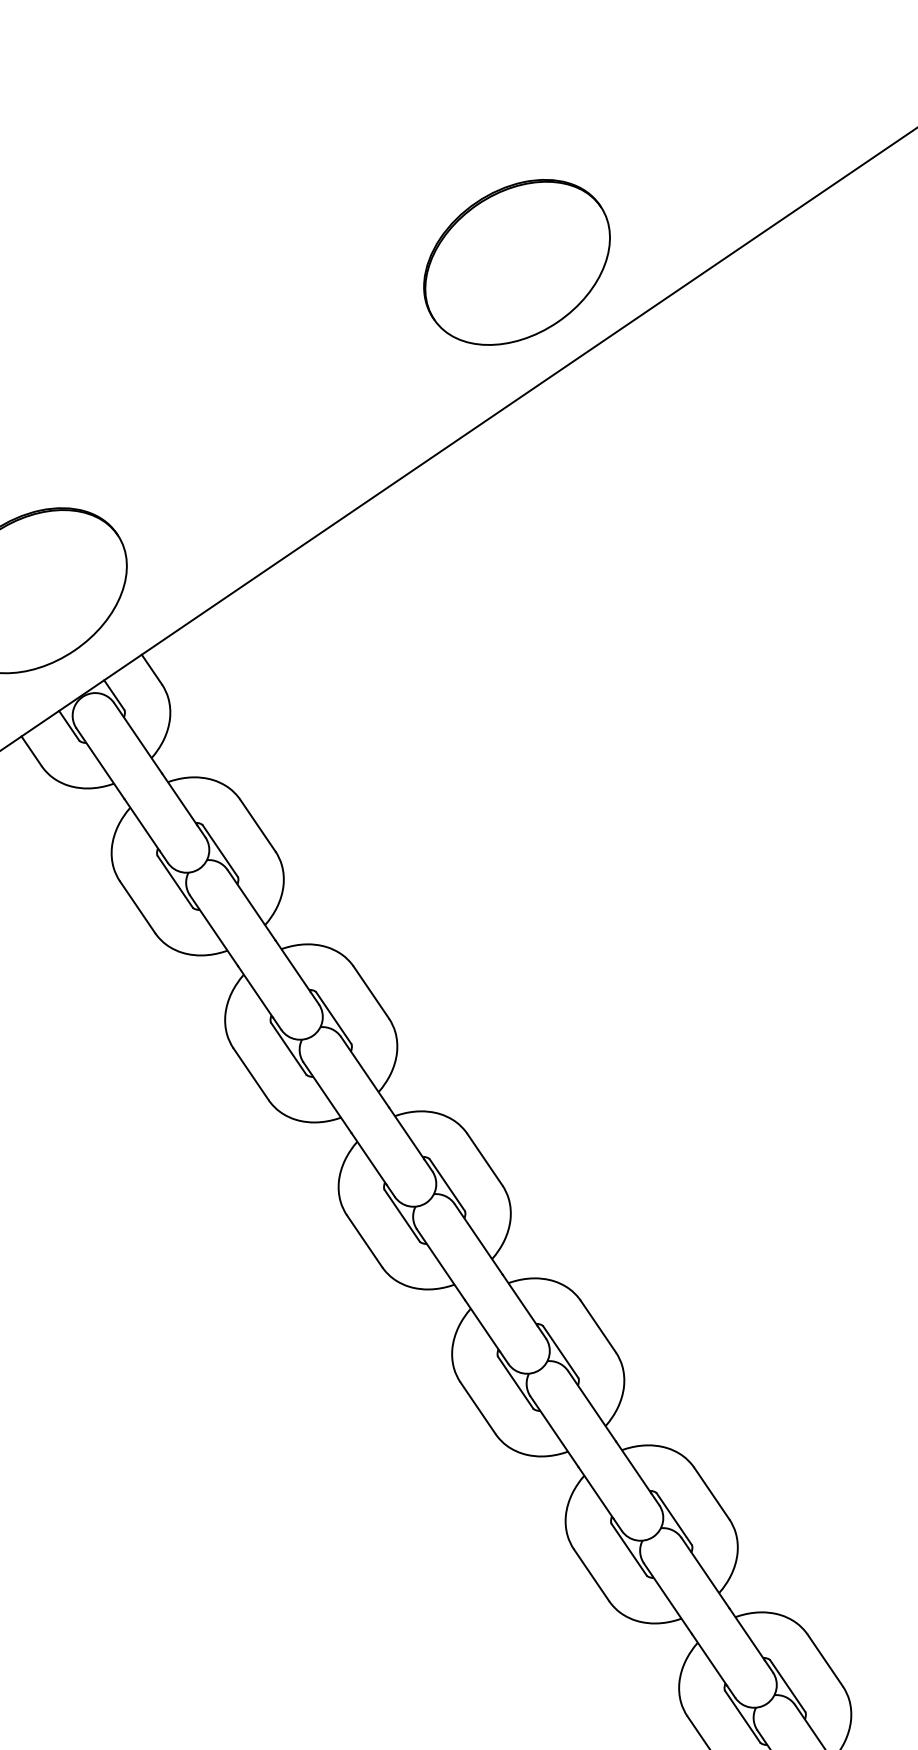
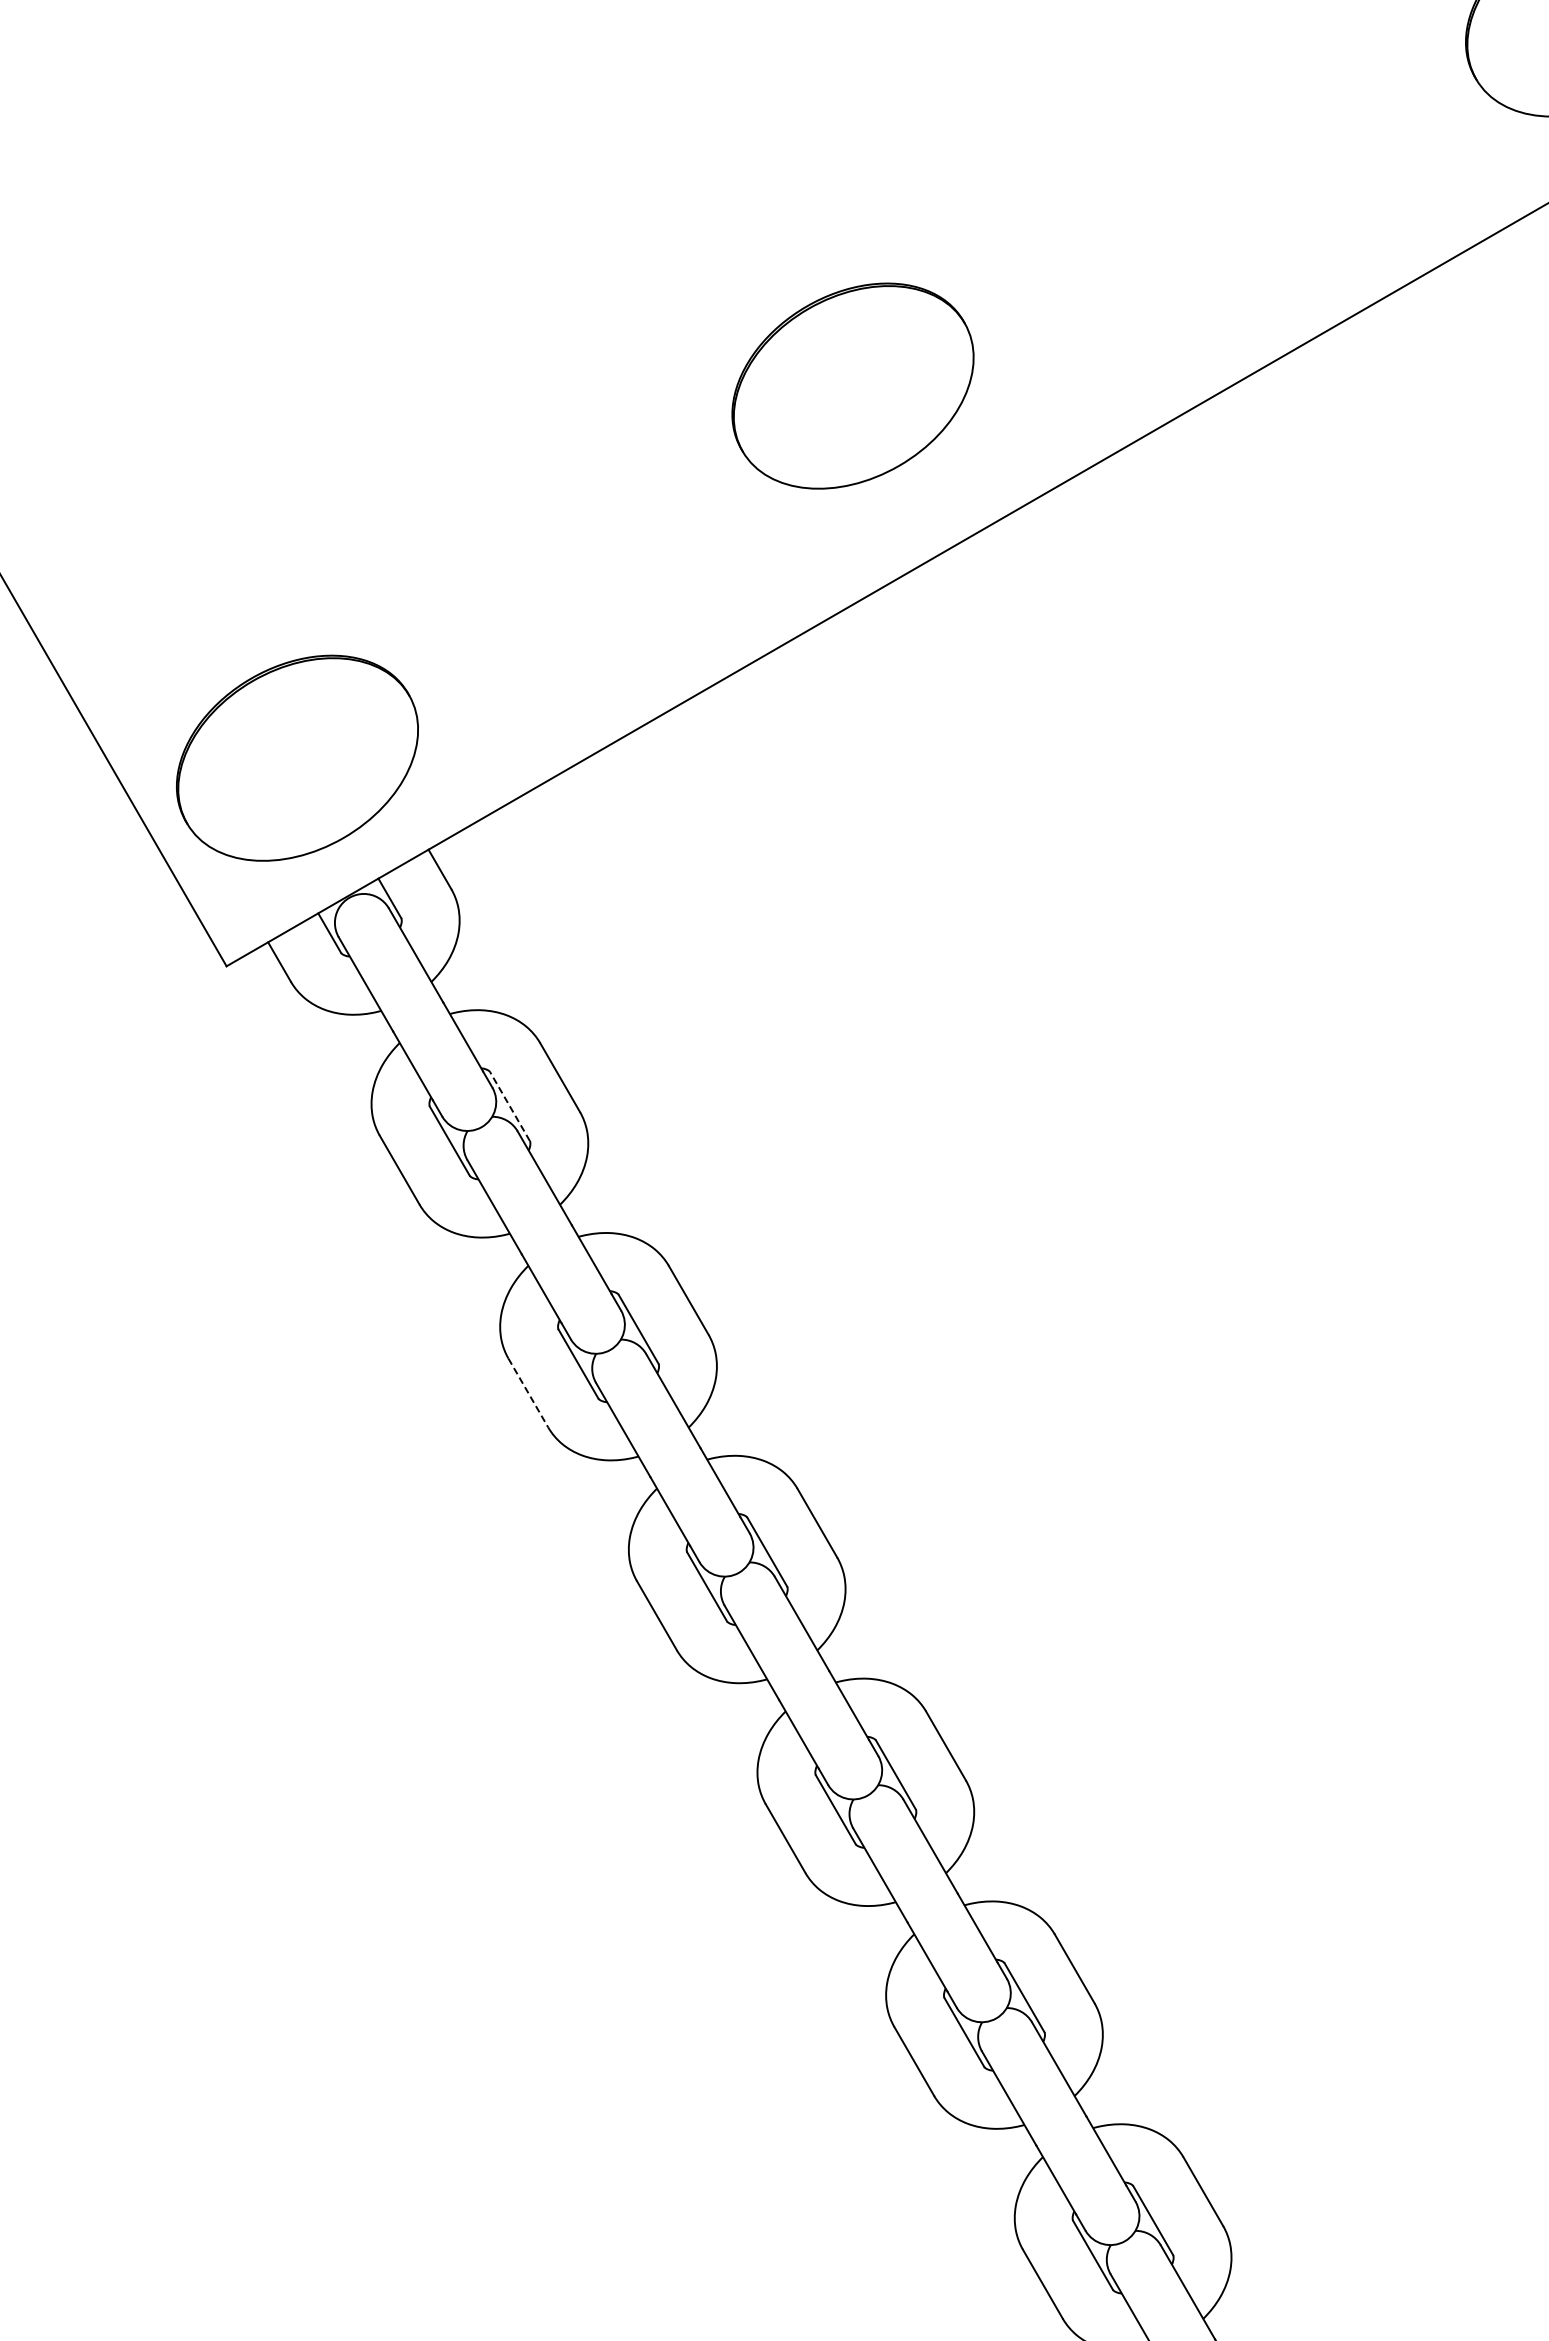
part: (516, 261) -> (852, 385), moved
line: (219, 851) -> (509, 1106), solid -> dashed
line: (251, 1074) -> (528, 1393), solid -> dashed

